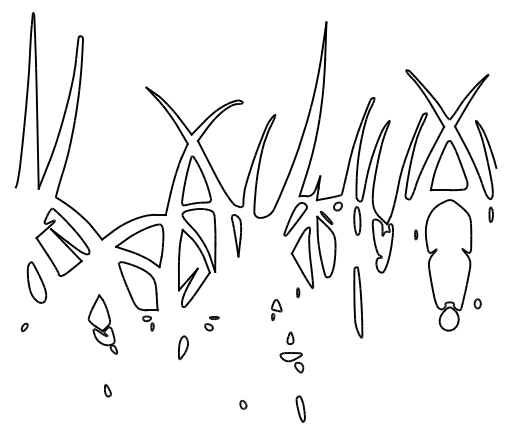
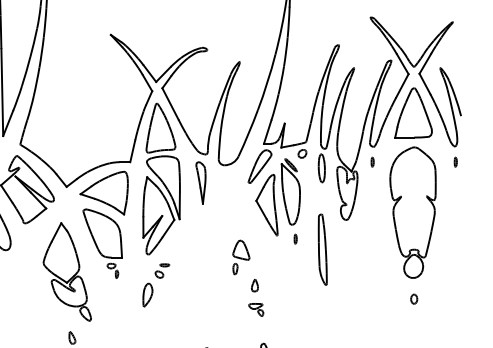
part: (491, 214) -> (455, 161), size x0.62
part: (416, 234) -> (372, 161), moved
part: (298, 292) -> (295, 238), moved
part: (477, 303) -> (413, 298), moved
part: (276, 309) -> (240, 256), size x1.67
part: (211, 323) -> (161, 270), moved
part: (102, 324) -> (66, 271), size x1.67
part: (291, 362) -> (255, 309), size x0.62

